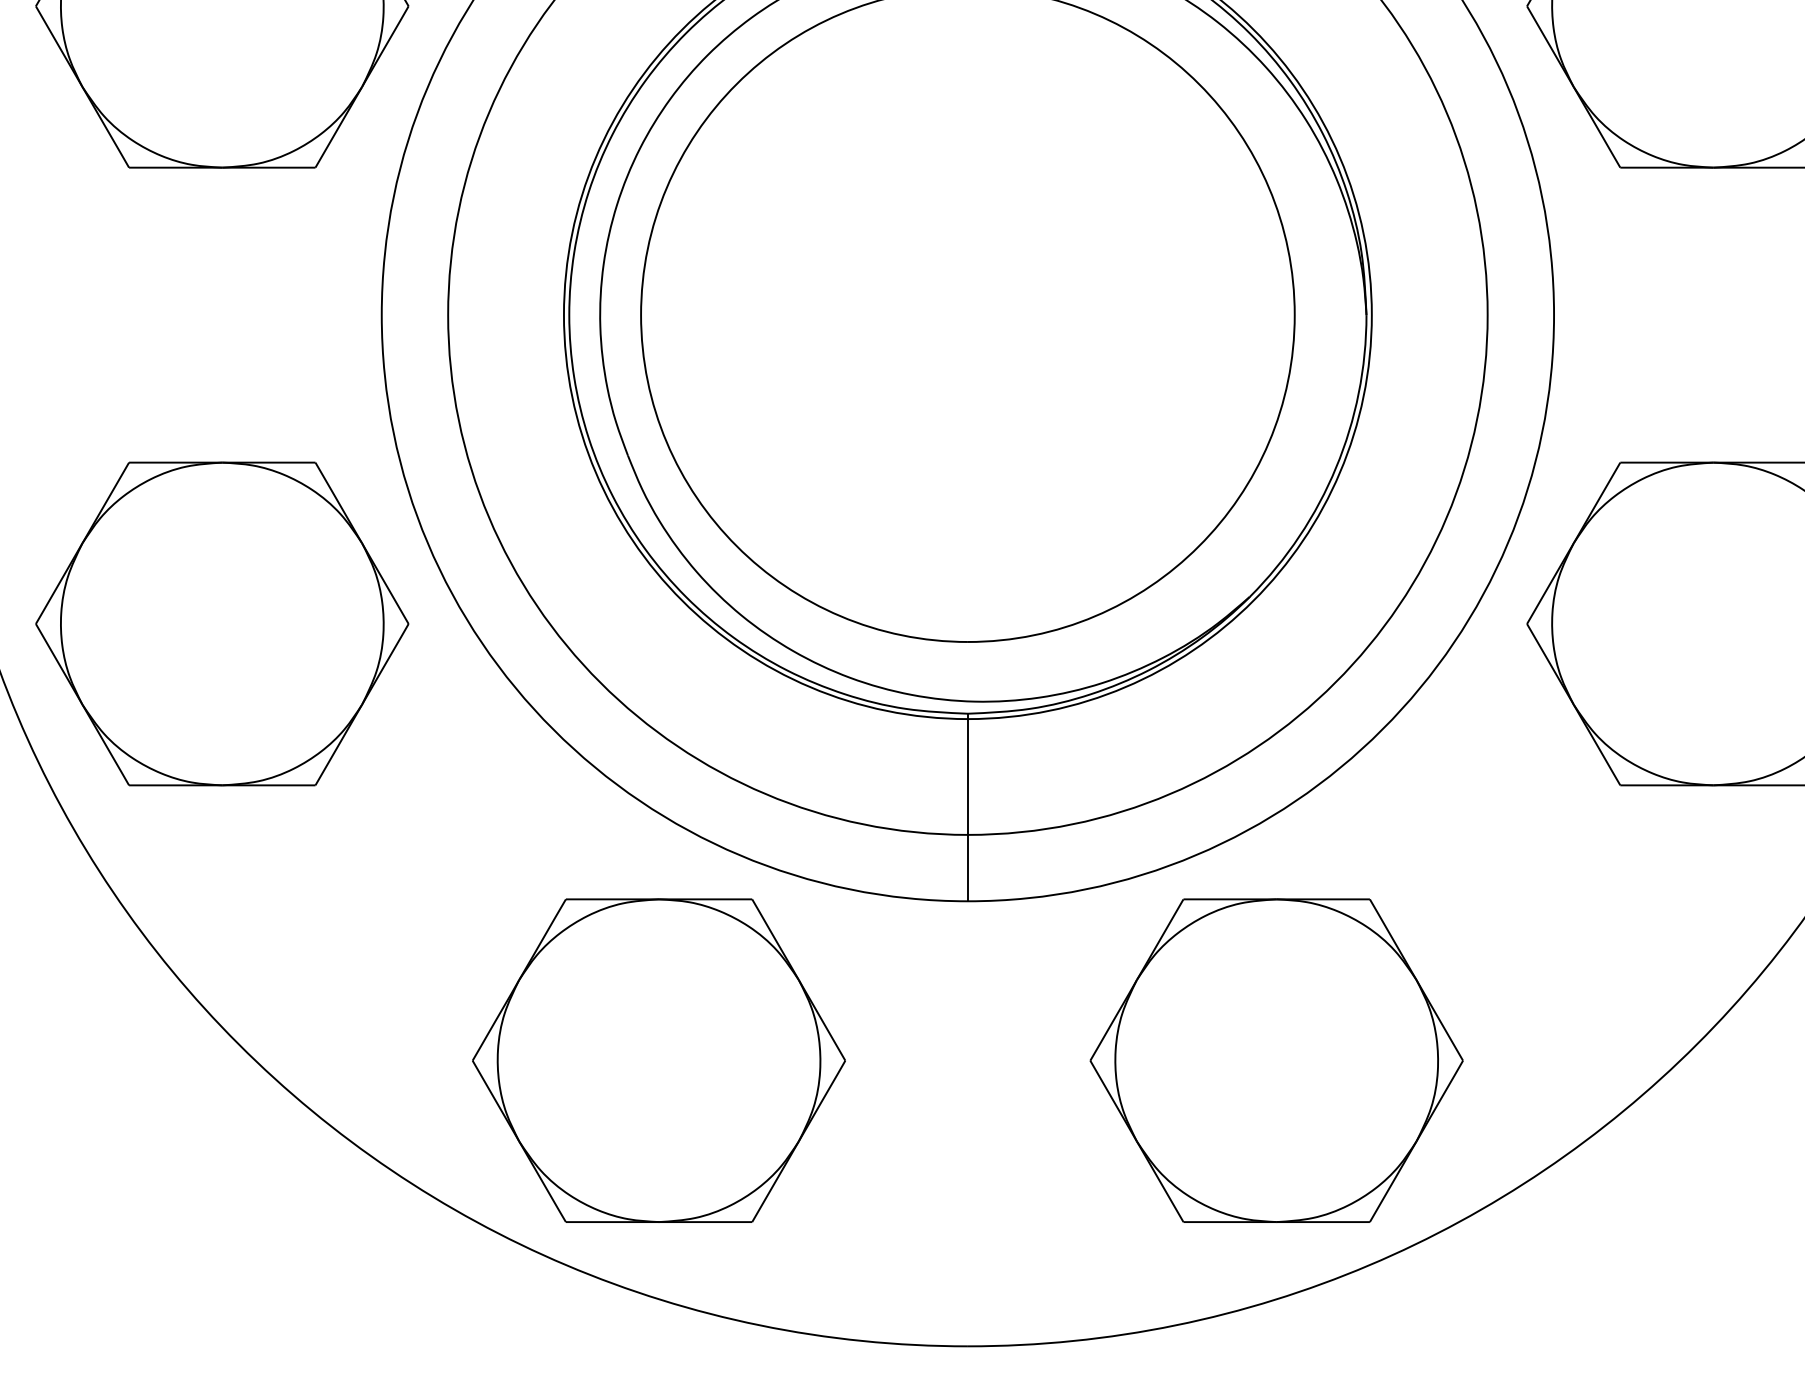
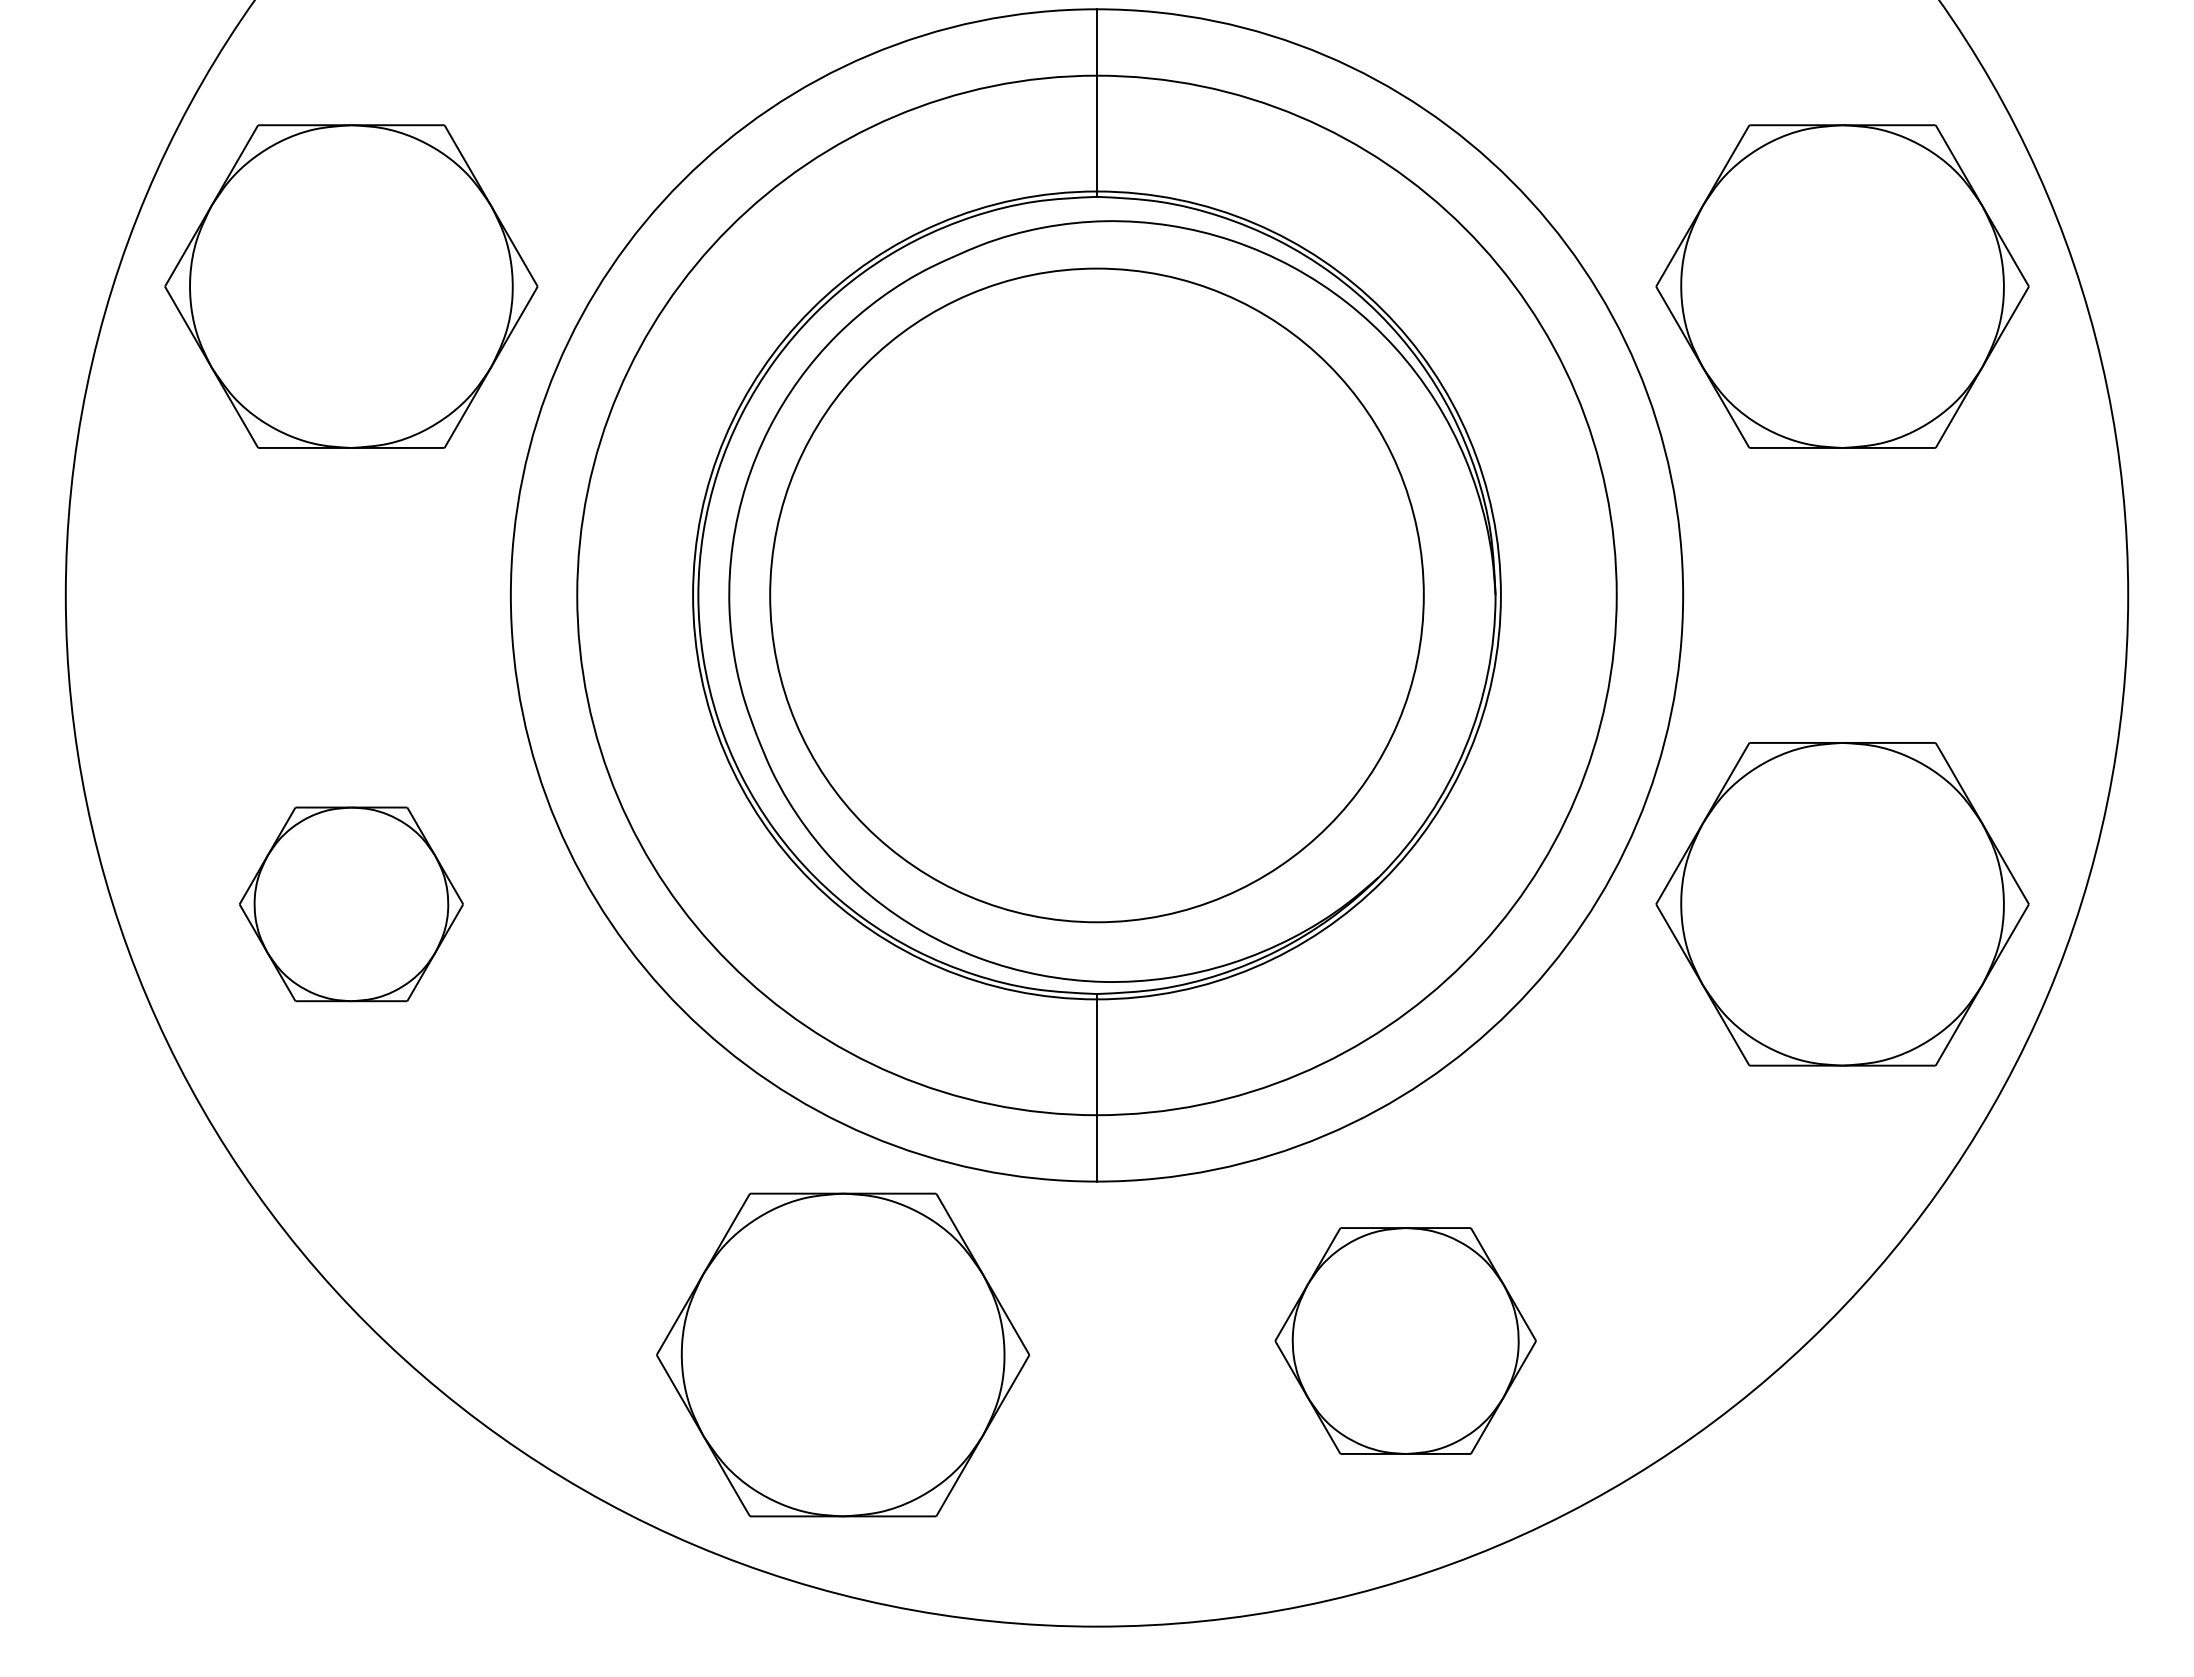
part: (222, 624) -> (351, 904), size x0.6
part: (658, 1060) -> (842, 1354), moved
part: (1276, 1060) -> (1405, 1340), size x0.7

